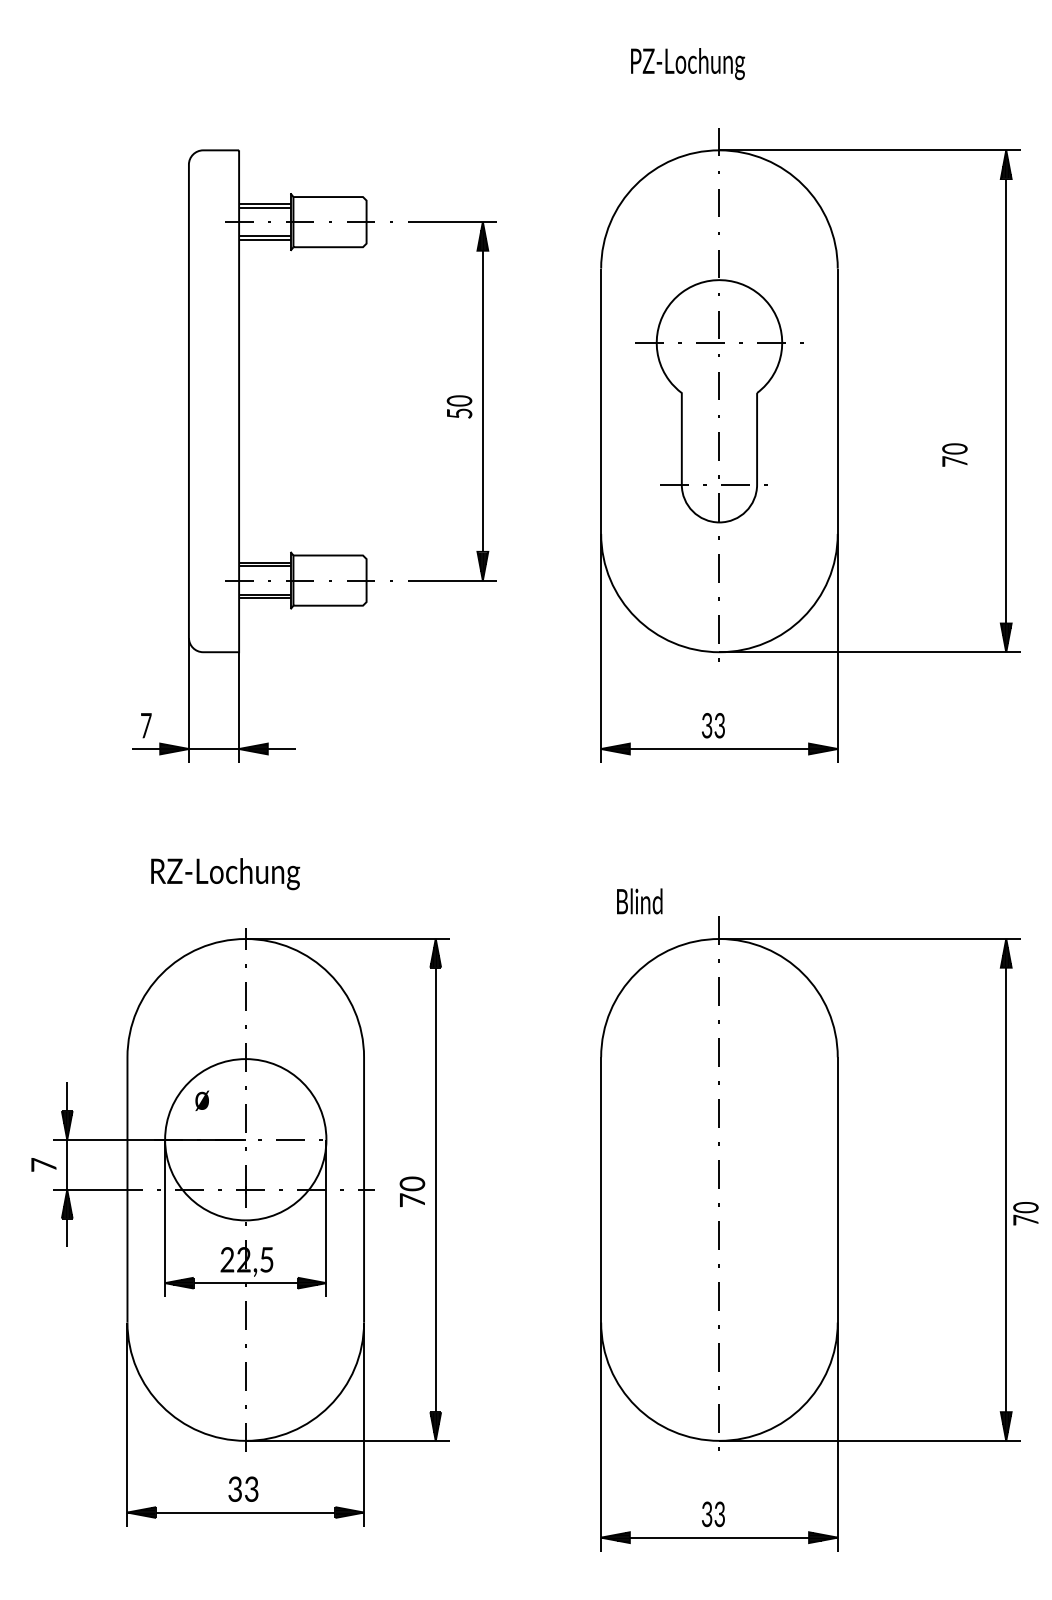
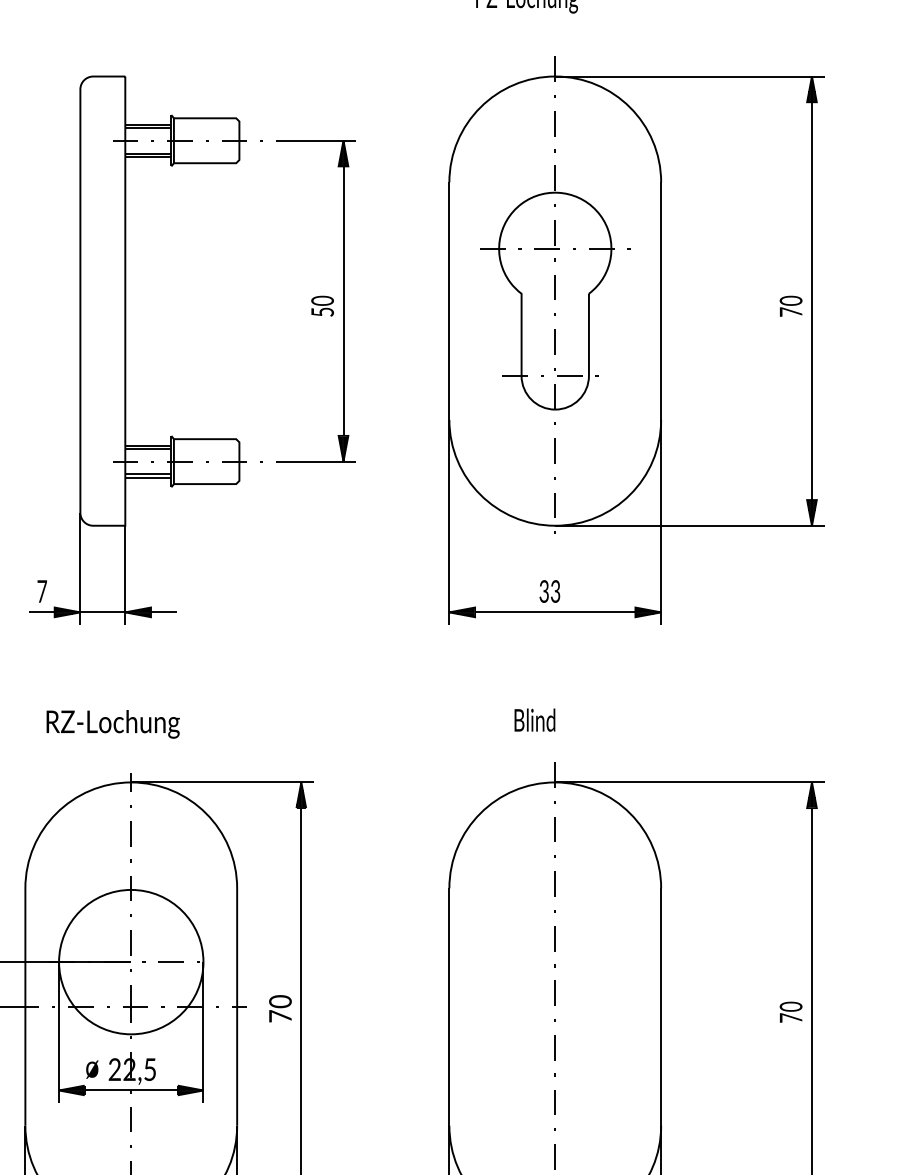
text: (954, 454) -> (790, 305), moved
text: (639, 901) -> (534, 720), moved
text: (202, 1100) -> (92, 1069), moved
text: (1025, 1213) -> (790, 1012), moved

